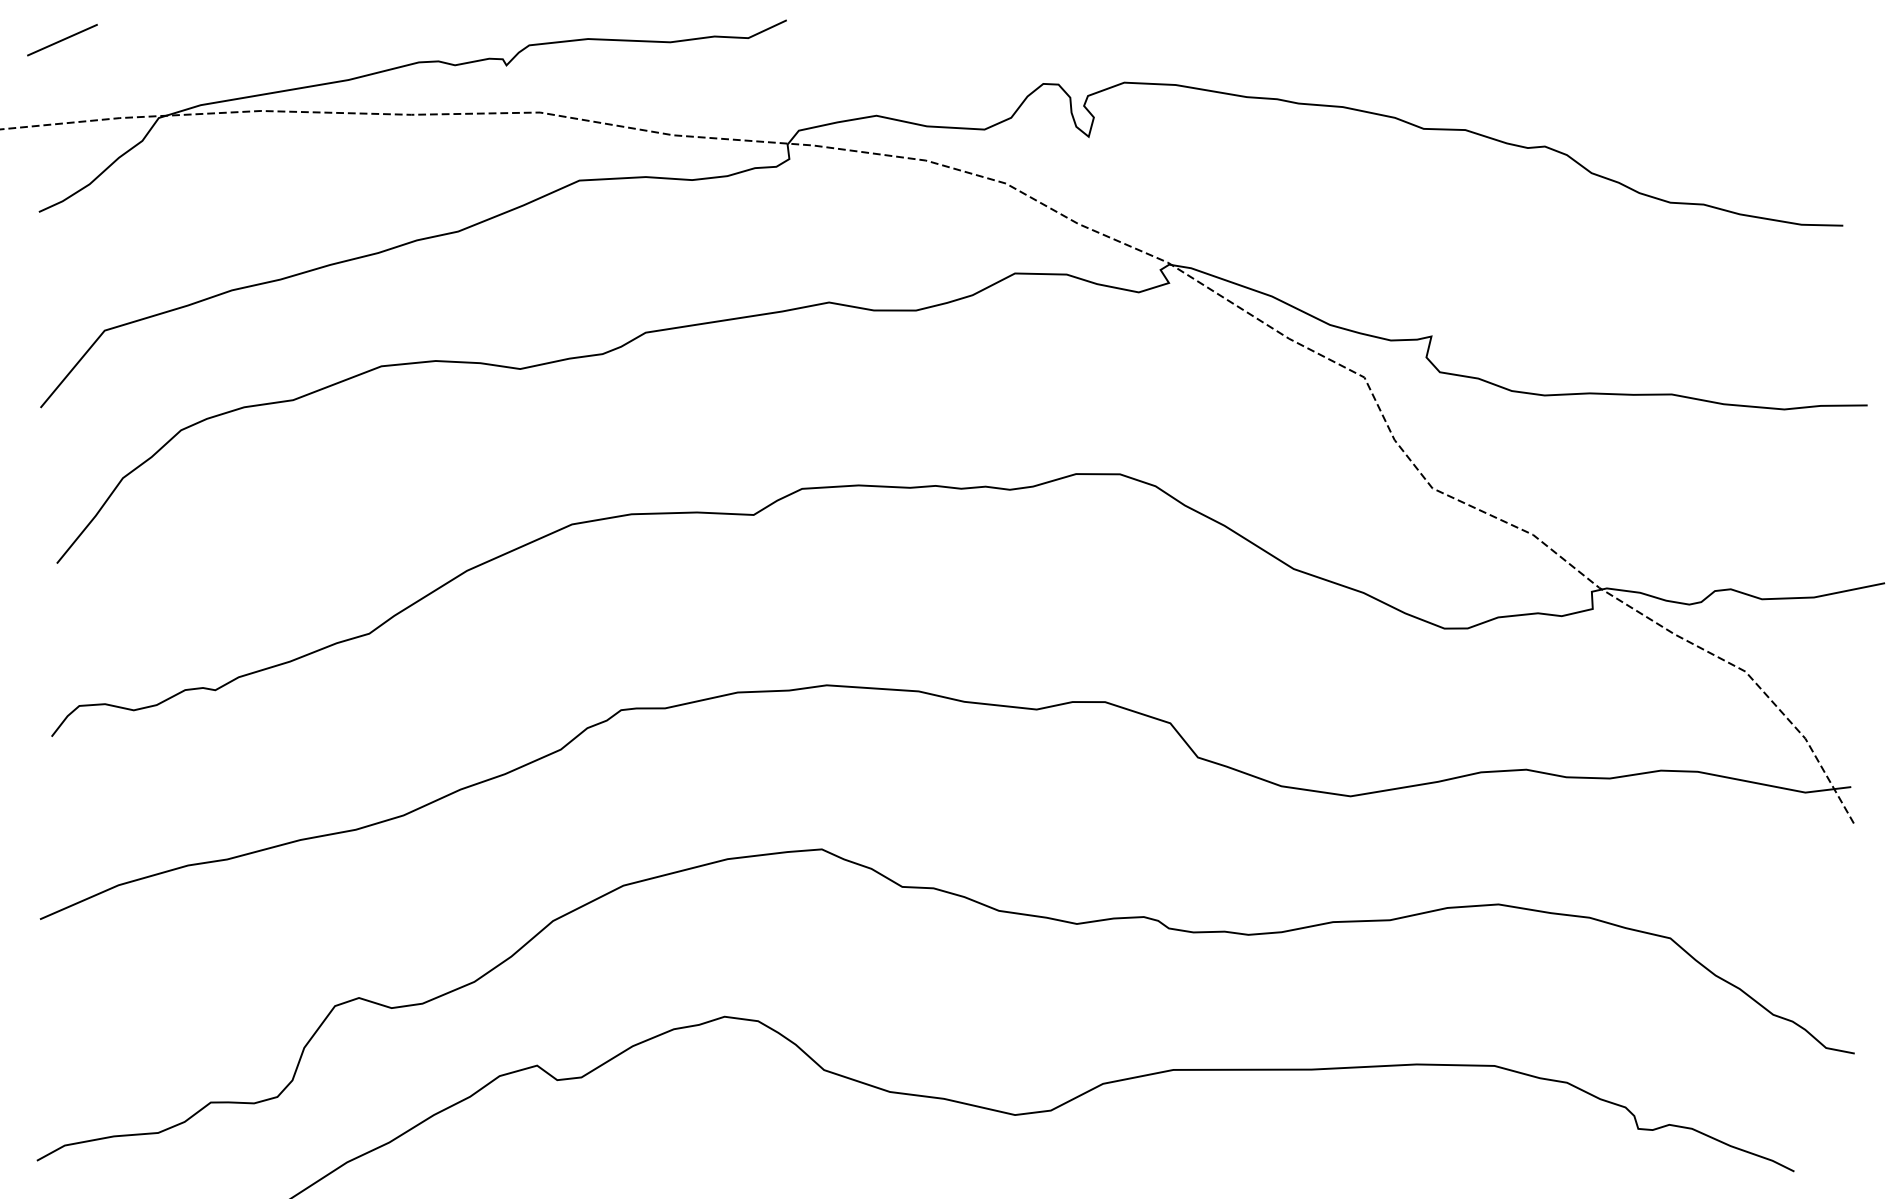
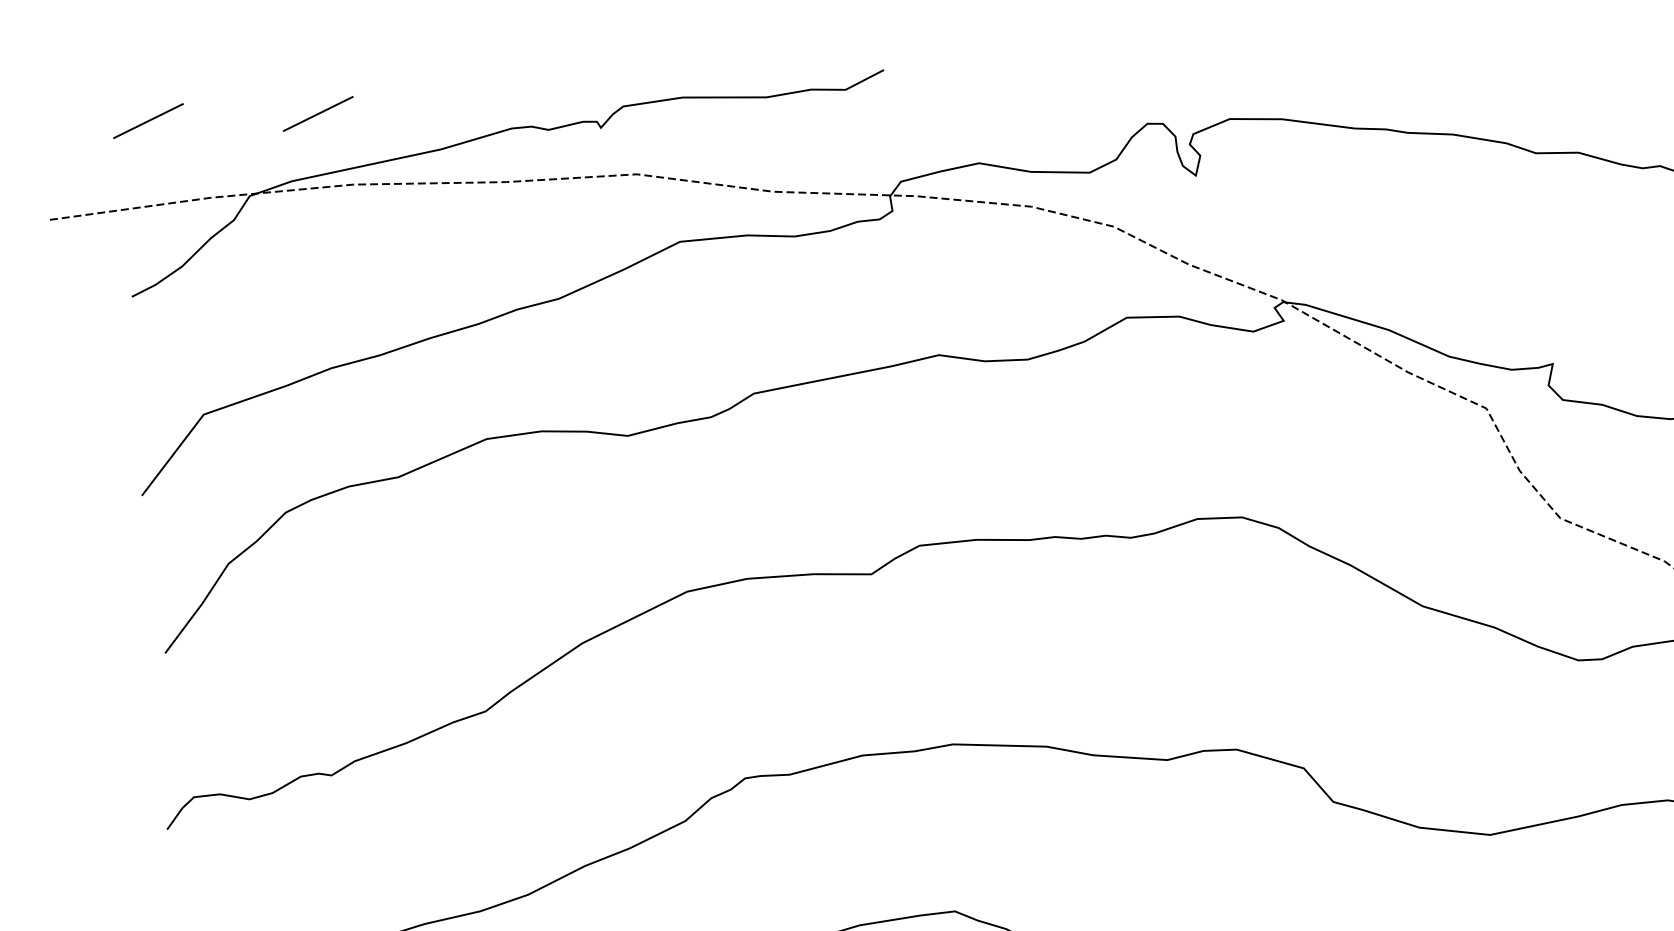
line: (229, 40) -> (318, 114), added

